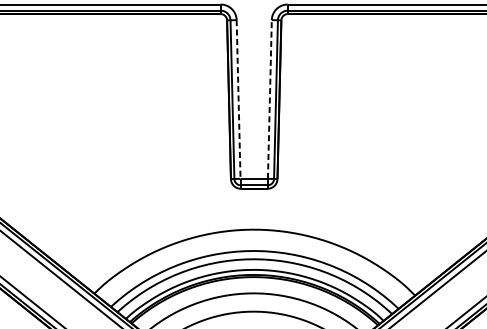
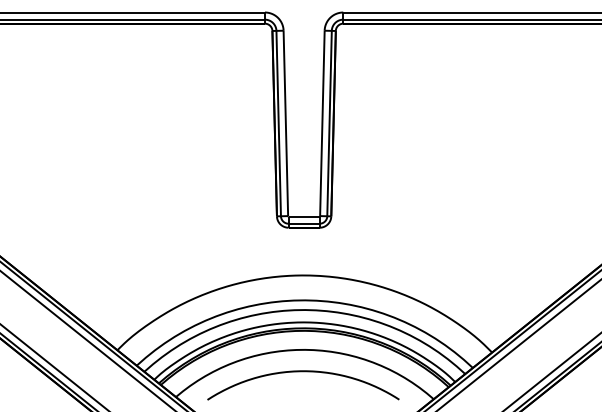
line: (238, 99) -> (285, 123), dashed -> solid
line: (269, 99) -> (322, 123), dashed -> solid

